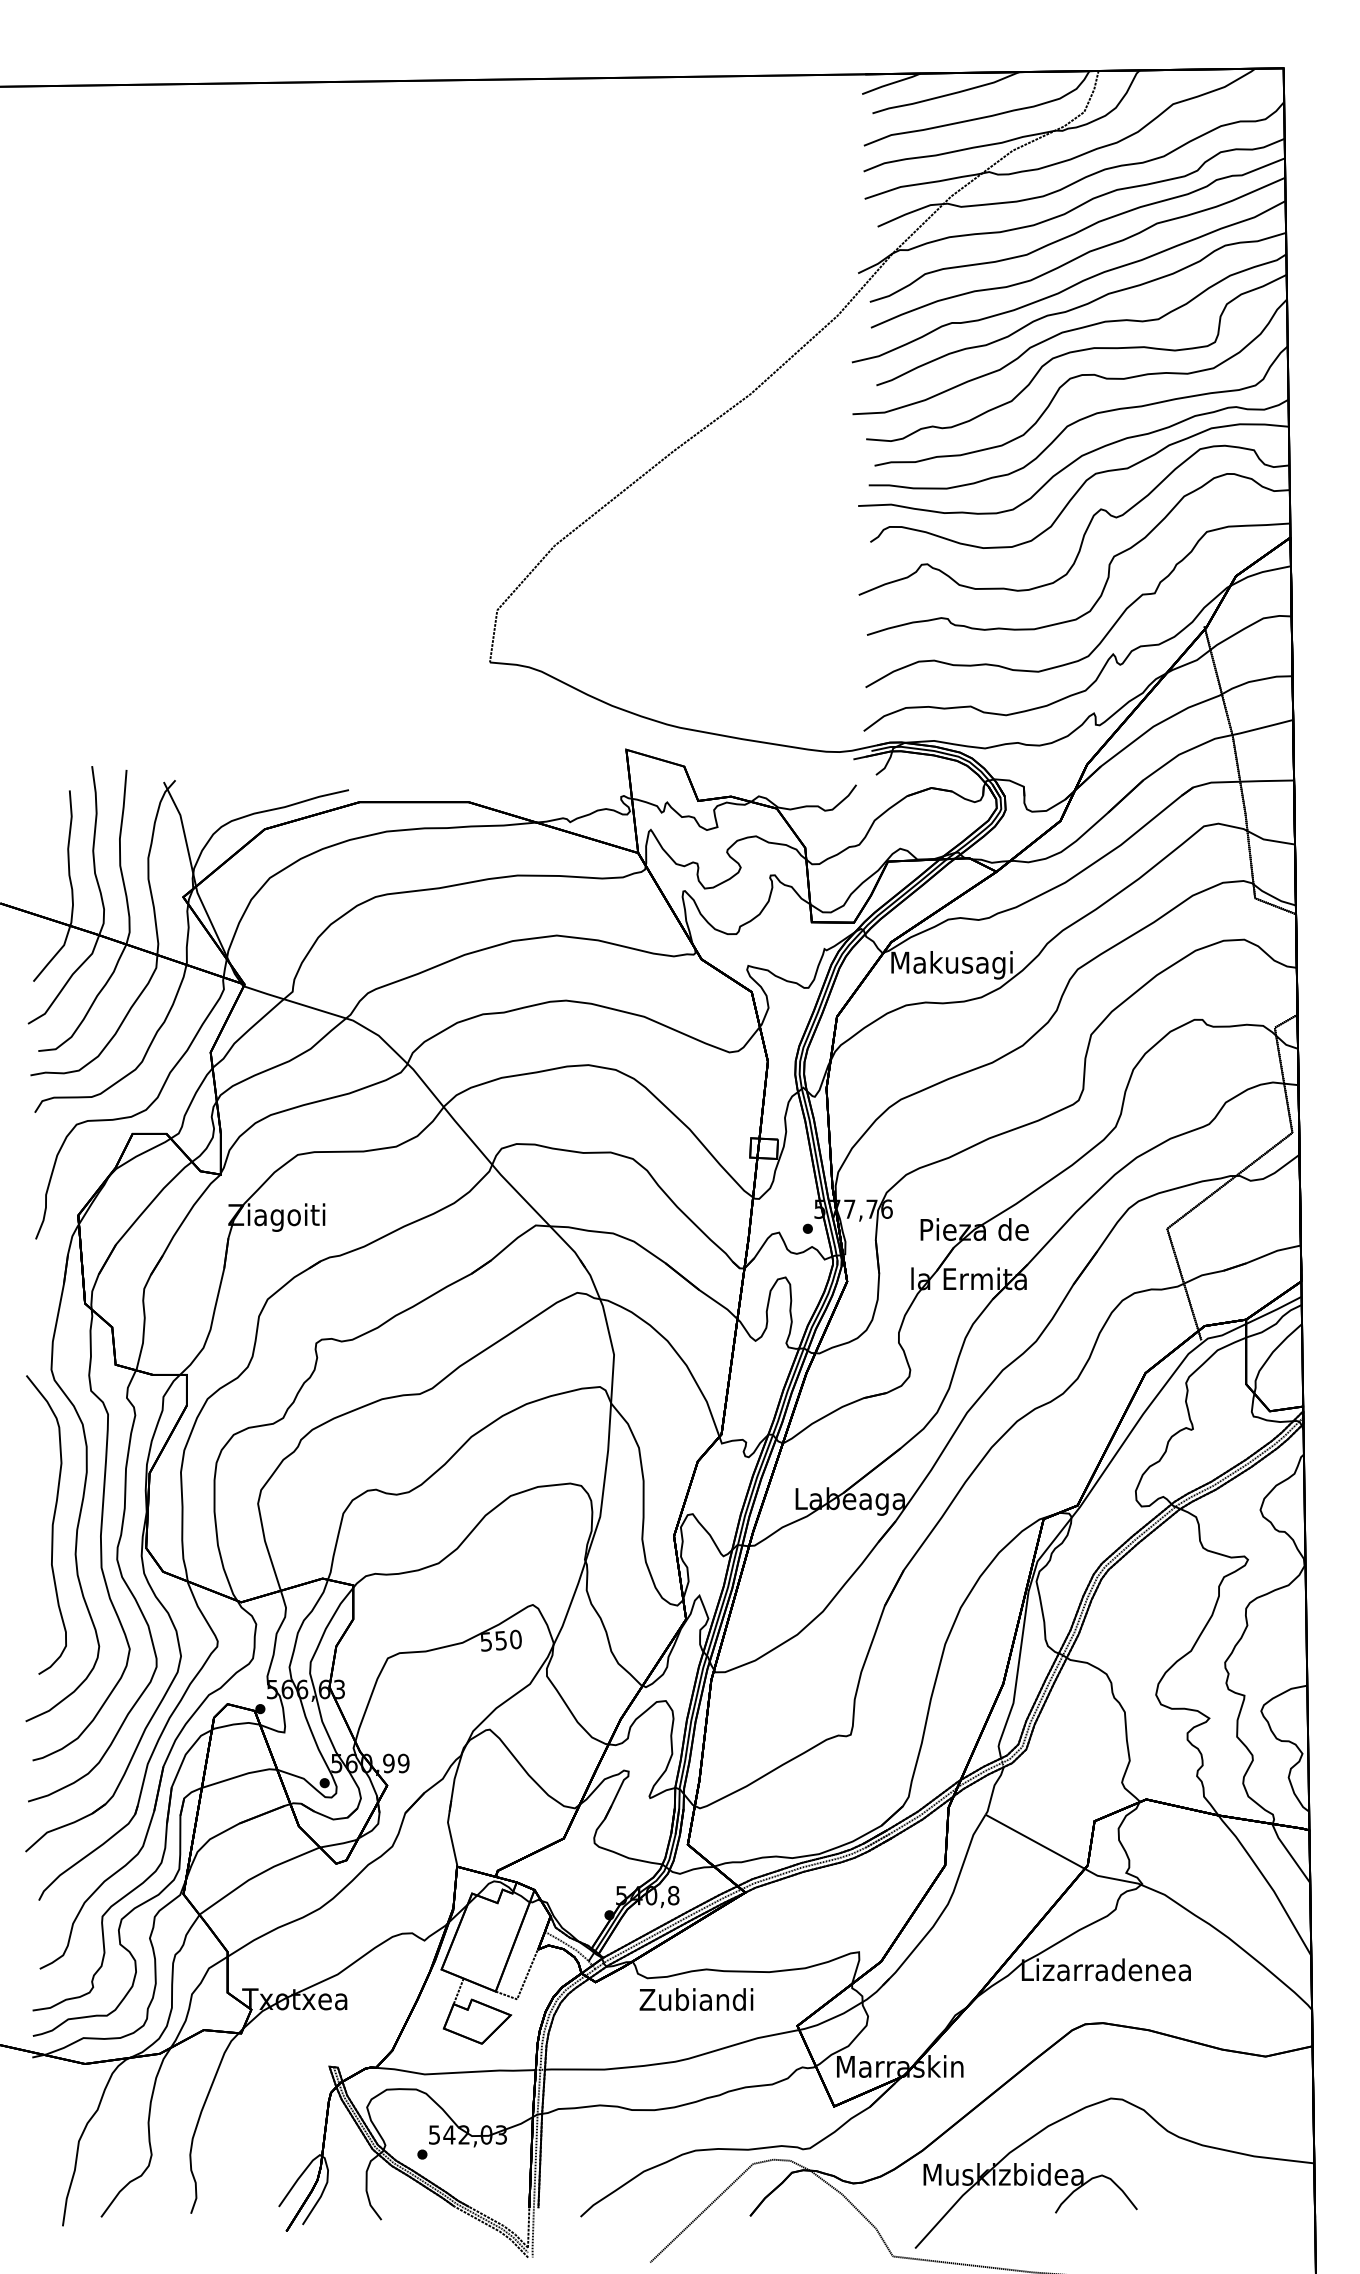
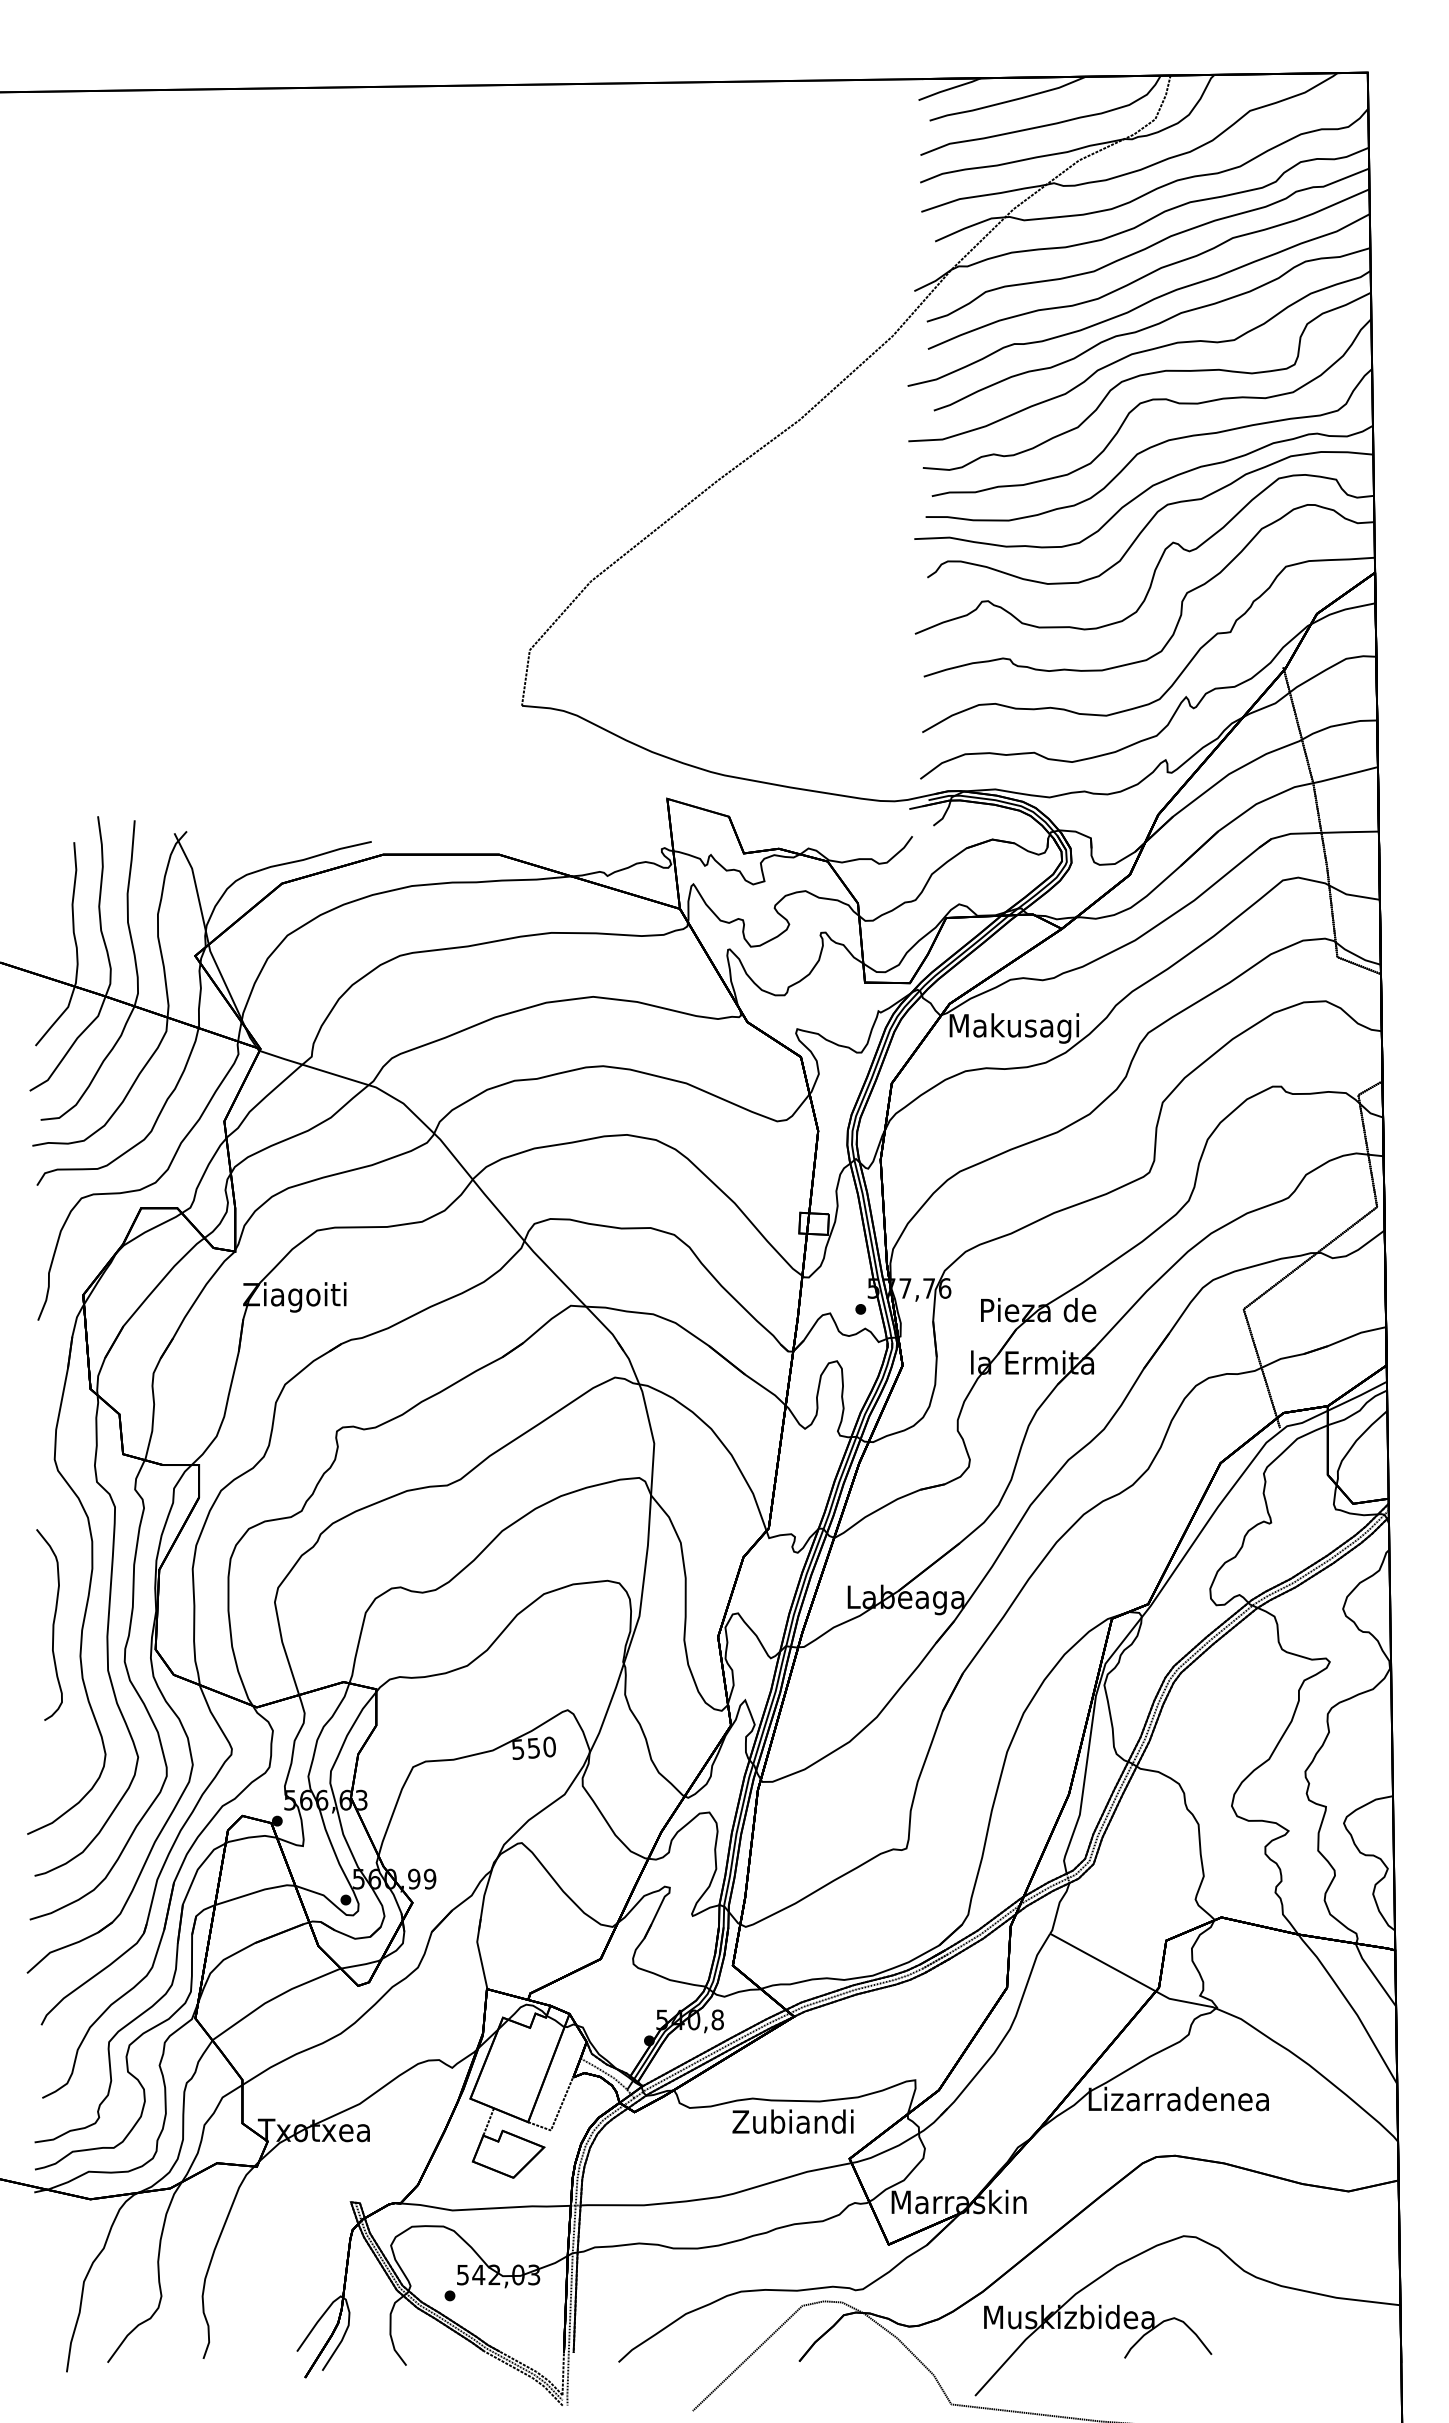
part: (46, 1524) -> (49, 1624), size x0.6
text: (695, 1999) -> (792, 2121), moved

